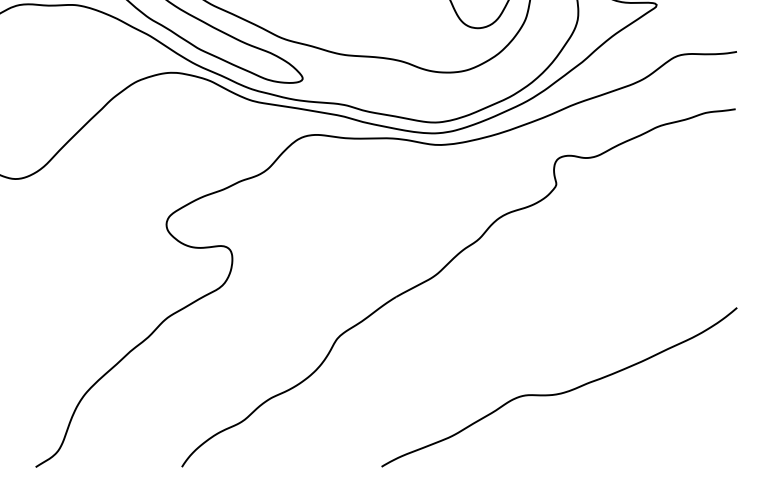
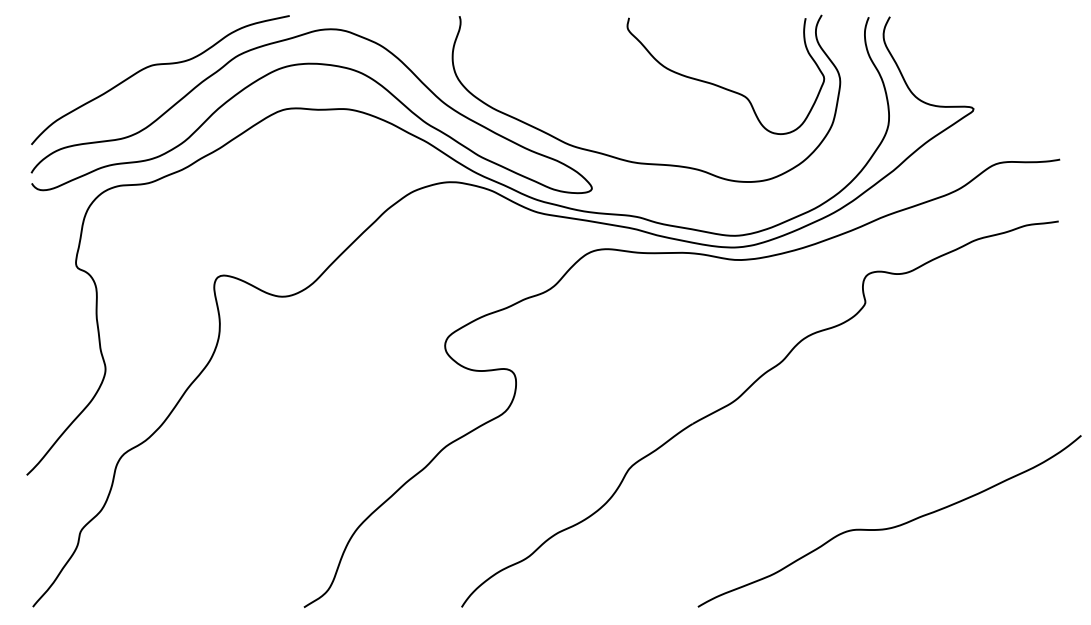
curve: (562, 392) -> (892, 526), moved

